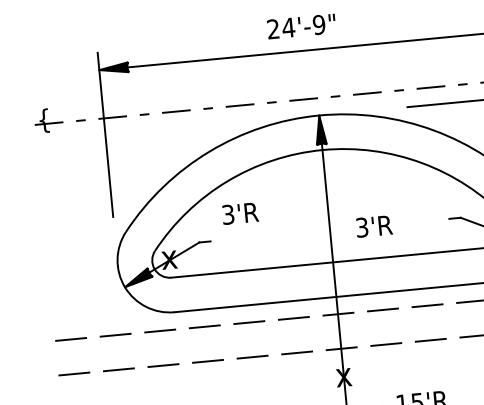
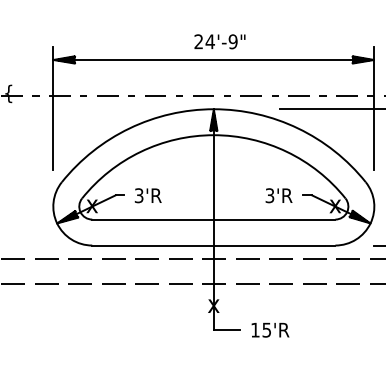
text: (300, 26) -> (219, 41), moved
text: (239, 213) -> (147, 195), moved
text: (373, 226) -> (278, 195), moved

